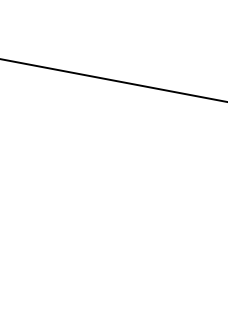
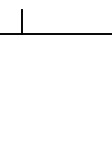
line: (72, 45) -> (21, 21), added

